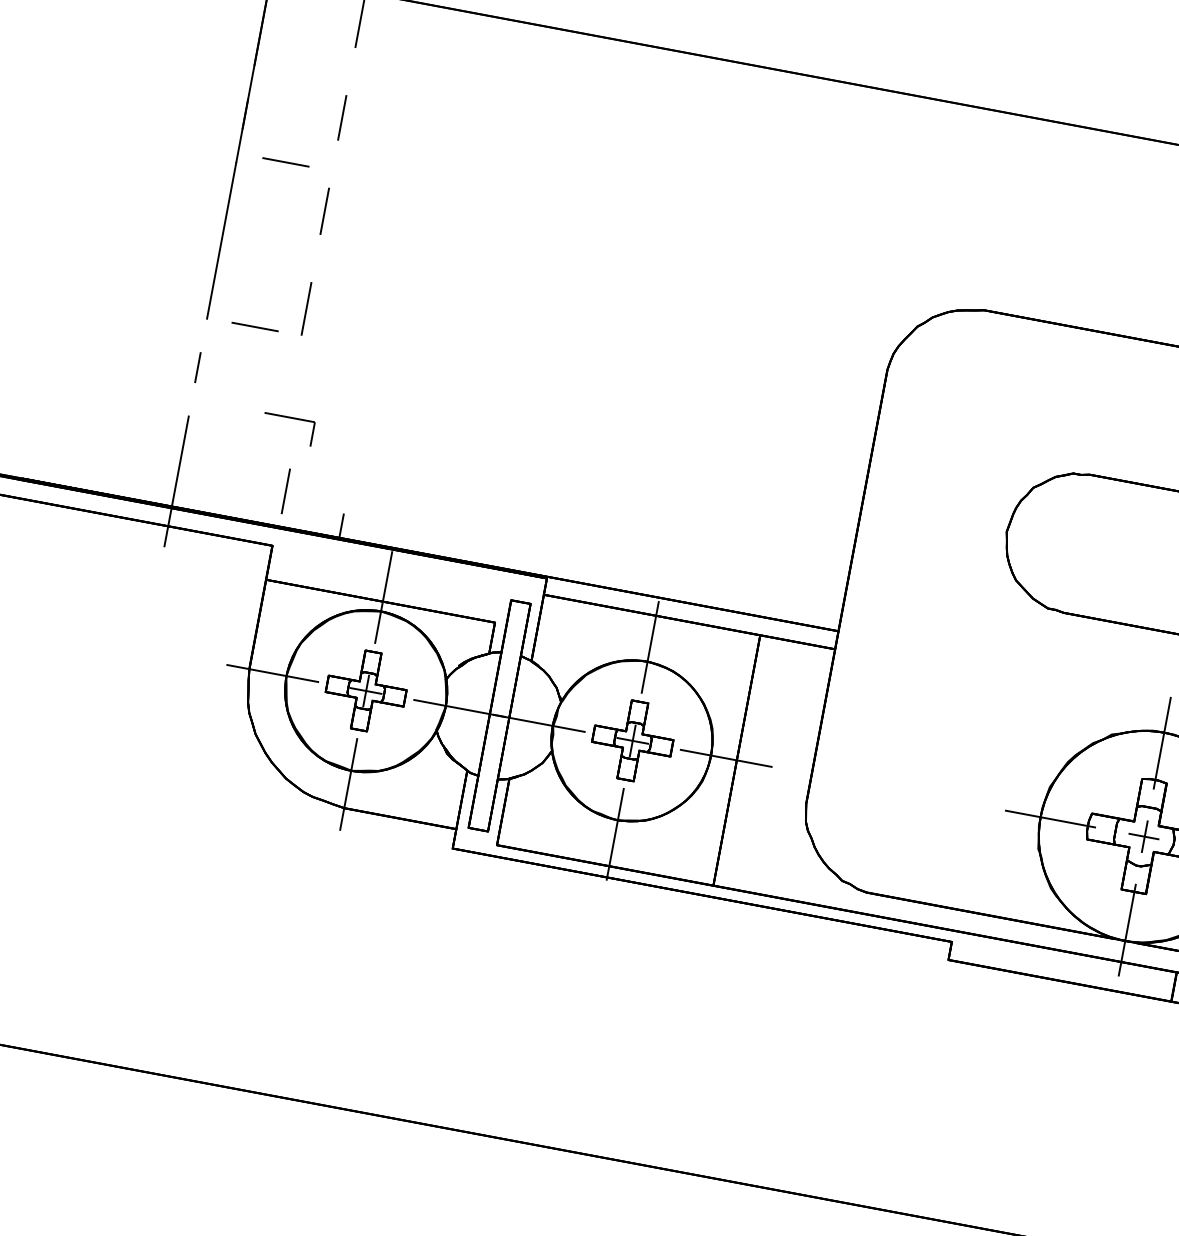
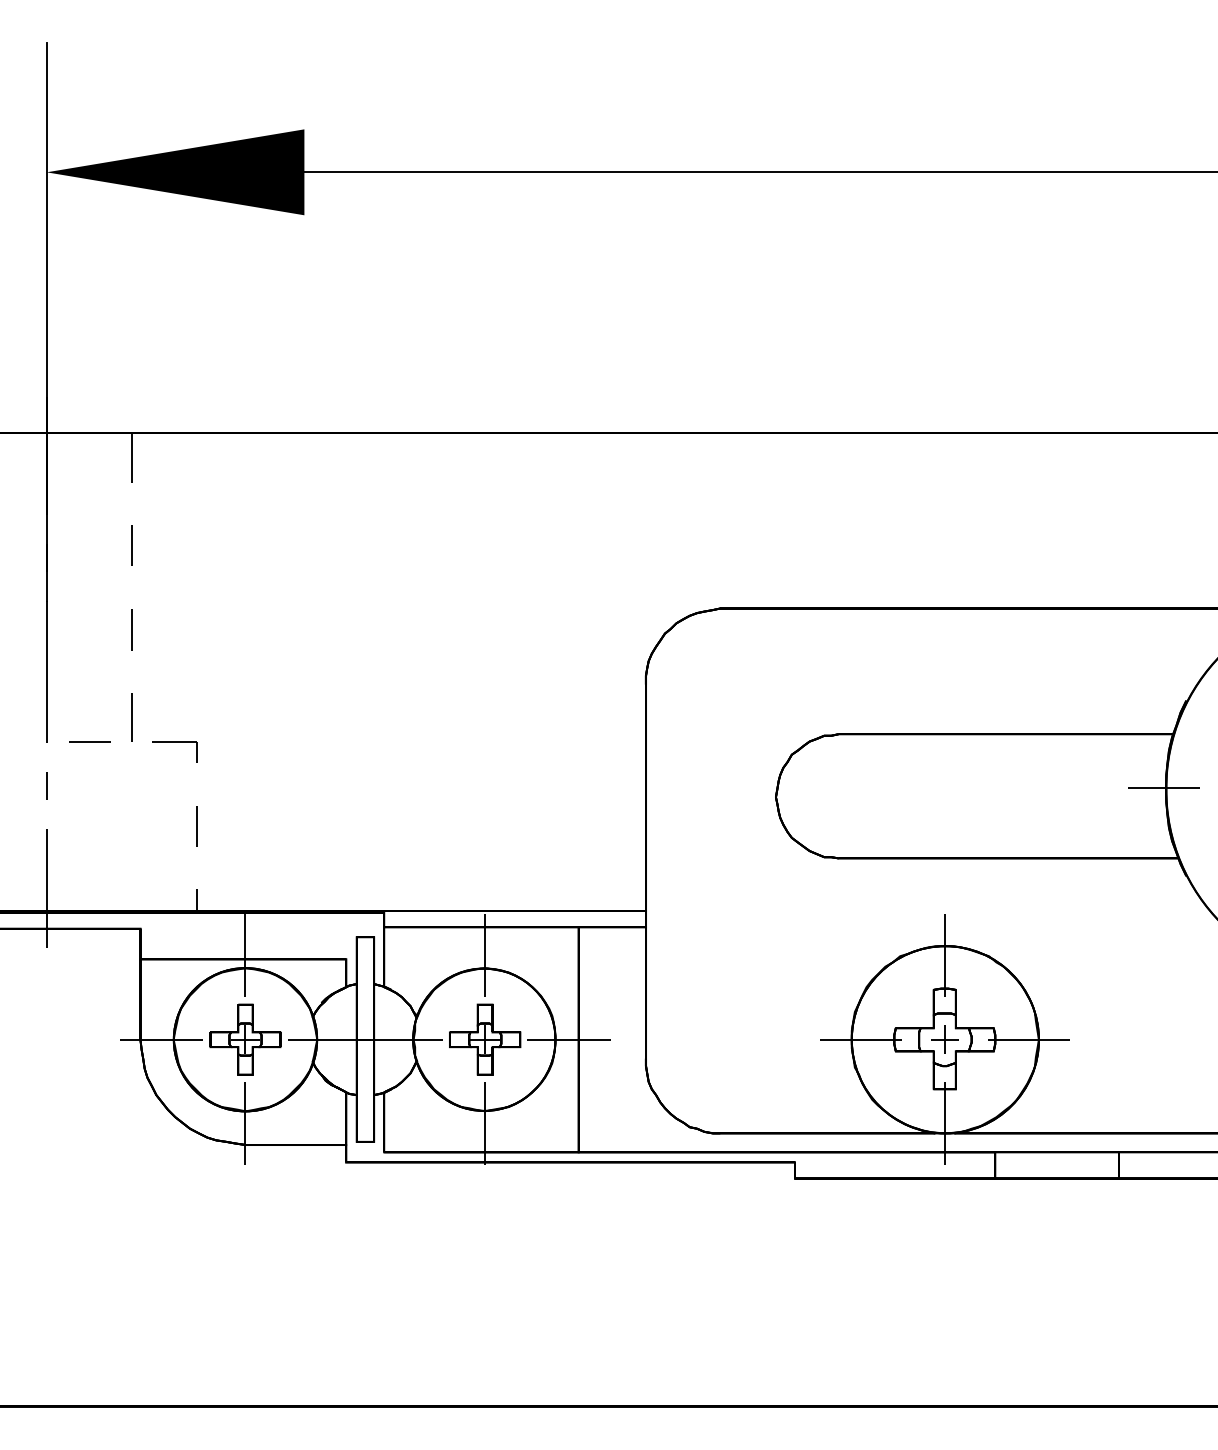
line: (285, 162) -> (89, 593), removed
part: (289, 418) -> (174, 742), moved
line: (285, 491) -> (196, 826), moved

